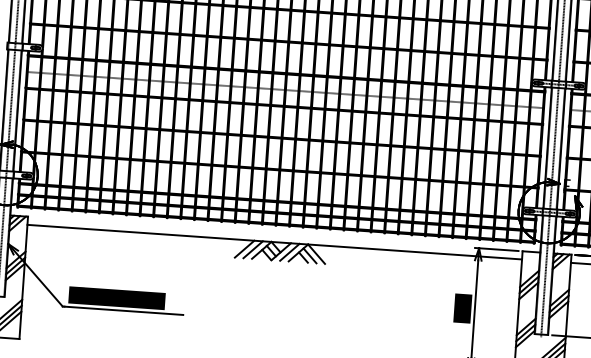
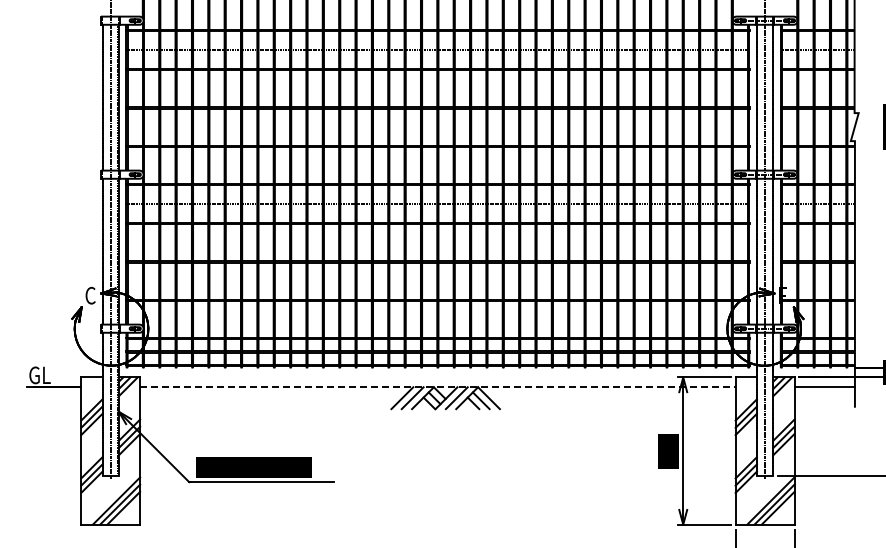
line: (274, 242) -> (437, 387), solid -> dashed

